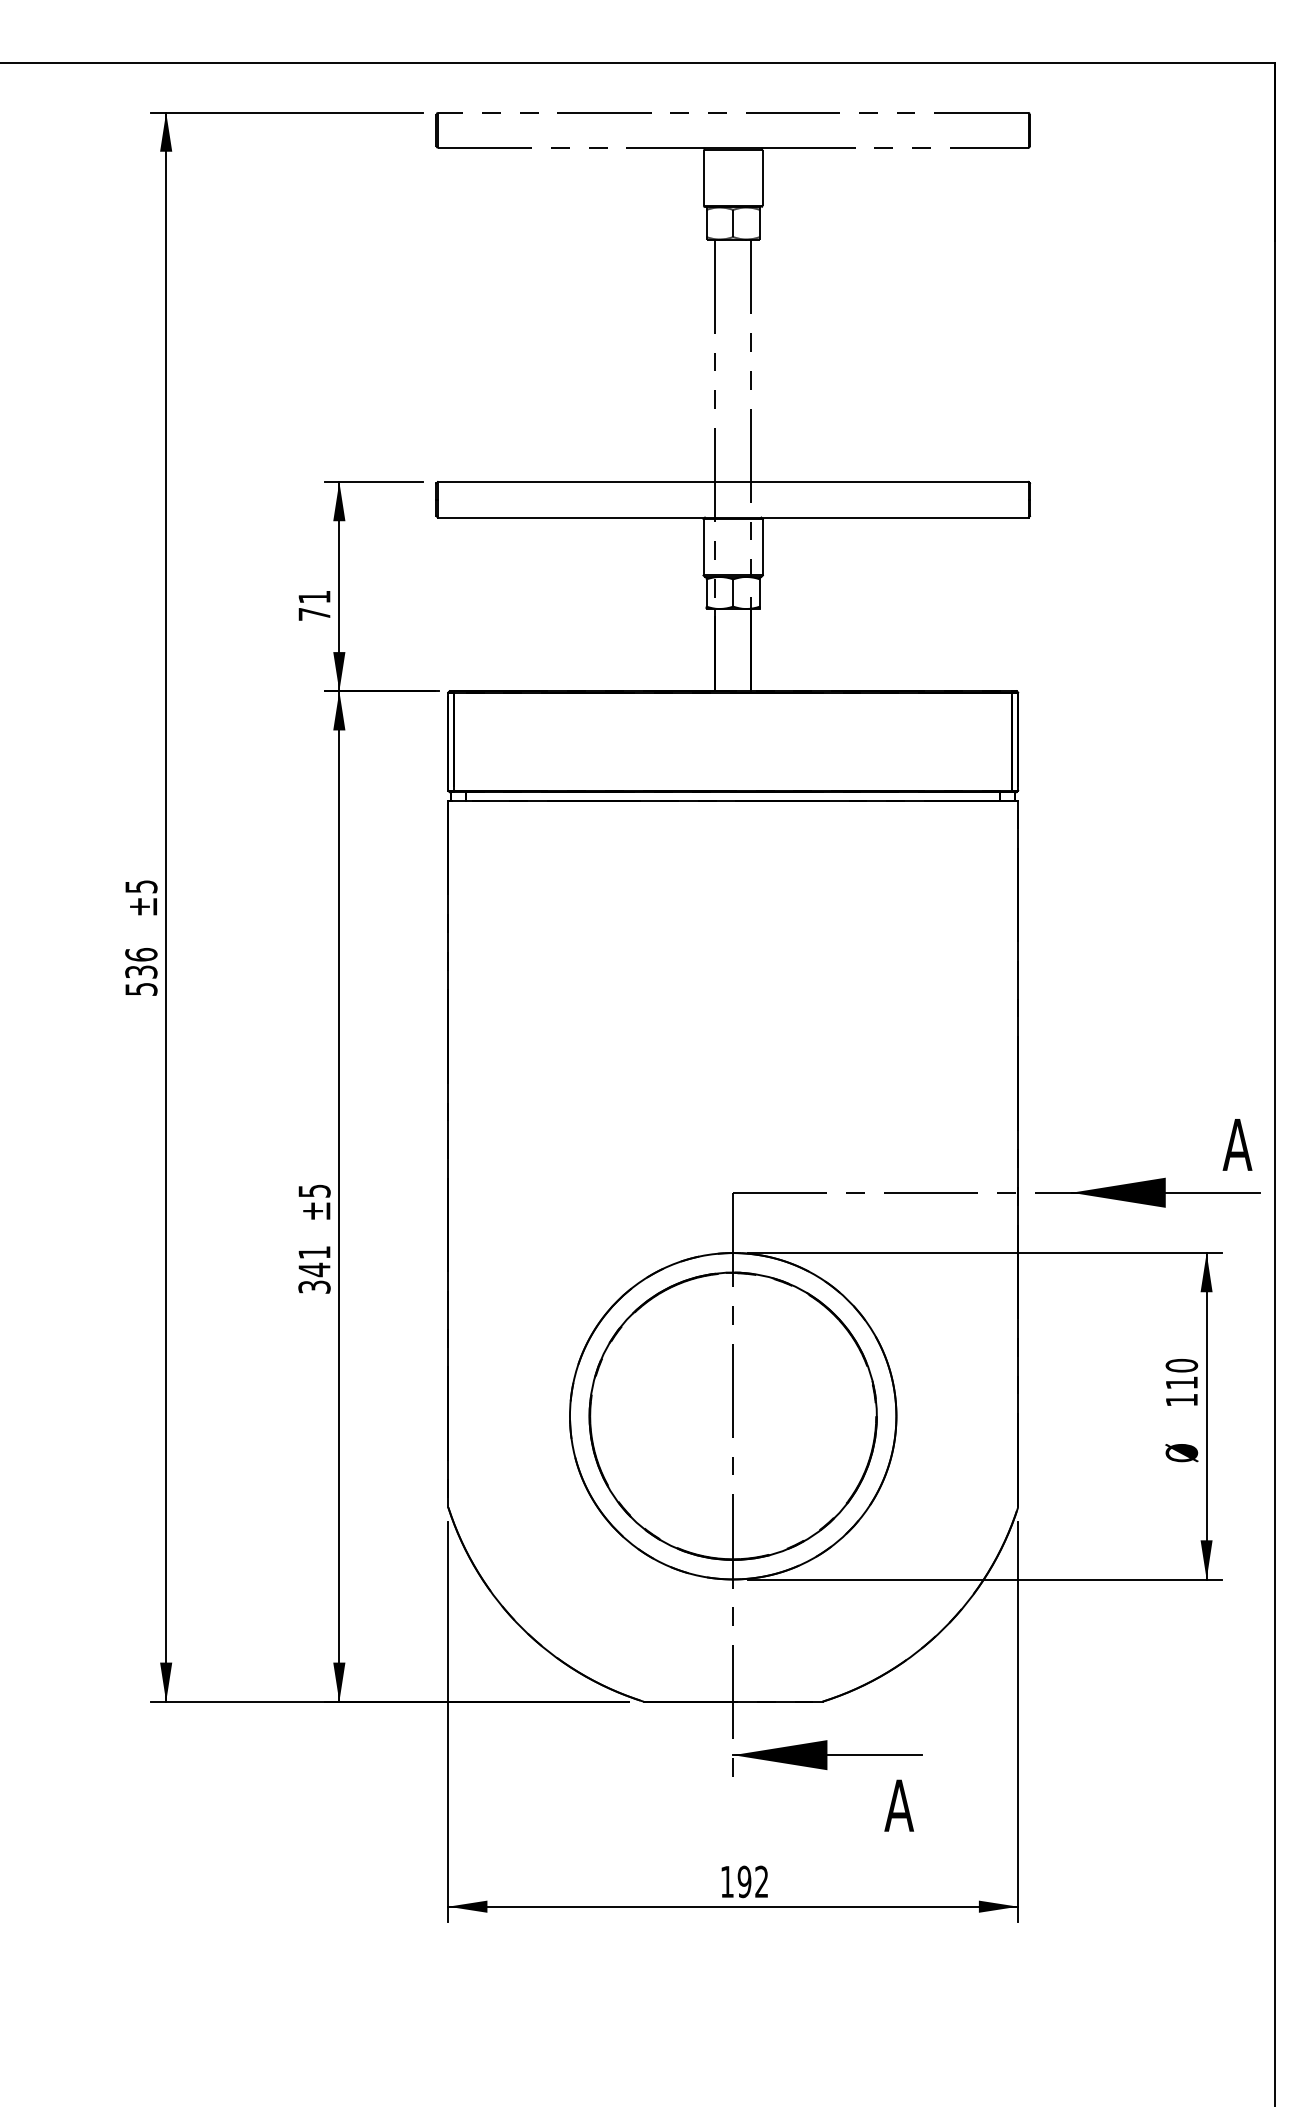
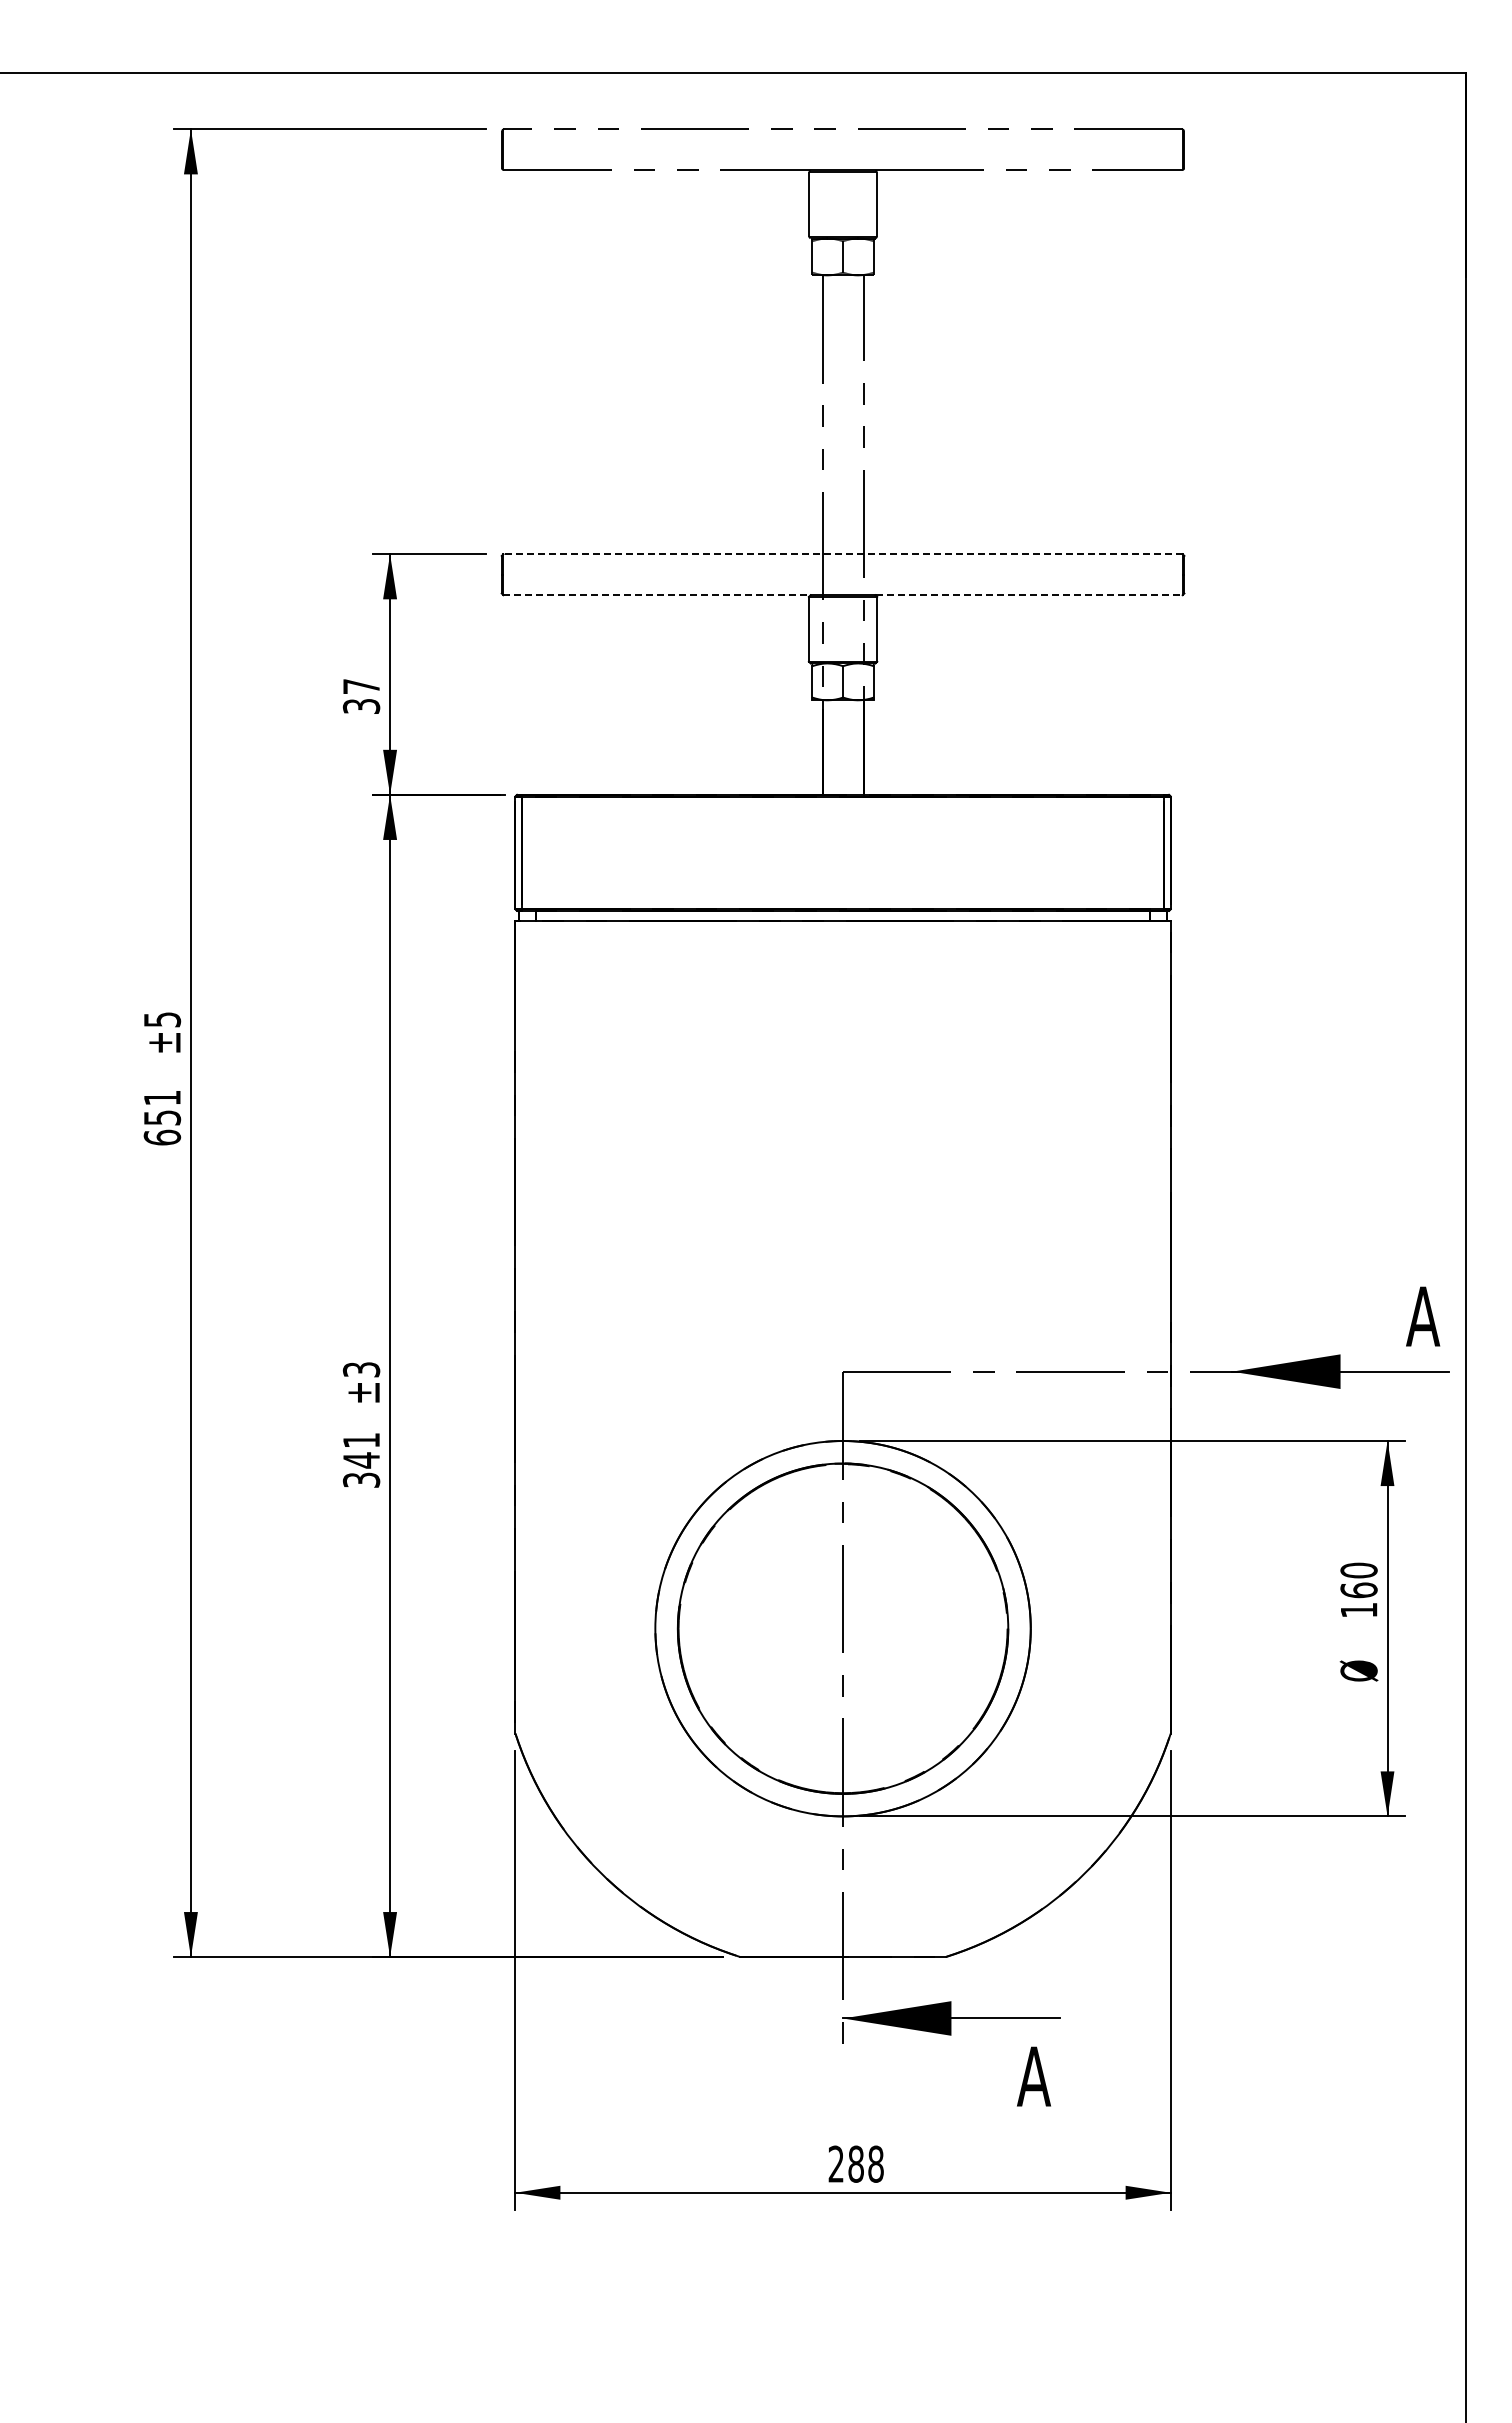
line: (733, 482) -> (843, 554), solid -> dashed
line: (571, 517) -> (657, 595), solid -> dashed
line: (895, 517) -> (1029, 595), solid -> dashed
text: (314, 605) -> (361, 696), 71 -> 37
text: (141, 971) -> (162, 1117), 536 -> 651
text: (313, 1190) -> (360, 1369), ±5 -> ±3
text: (1181, 1383) -> (1358, 1590), 110 -> 160
text: (744, 1881) -> (855, 2163), 192 -> 288

